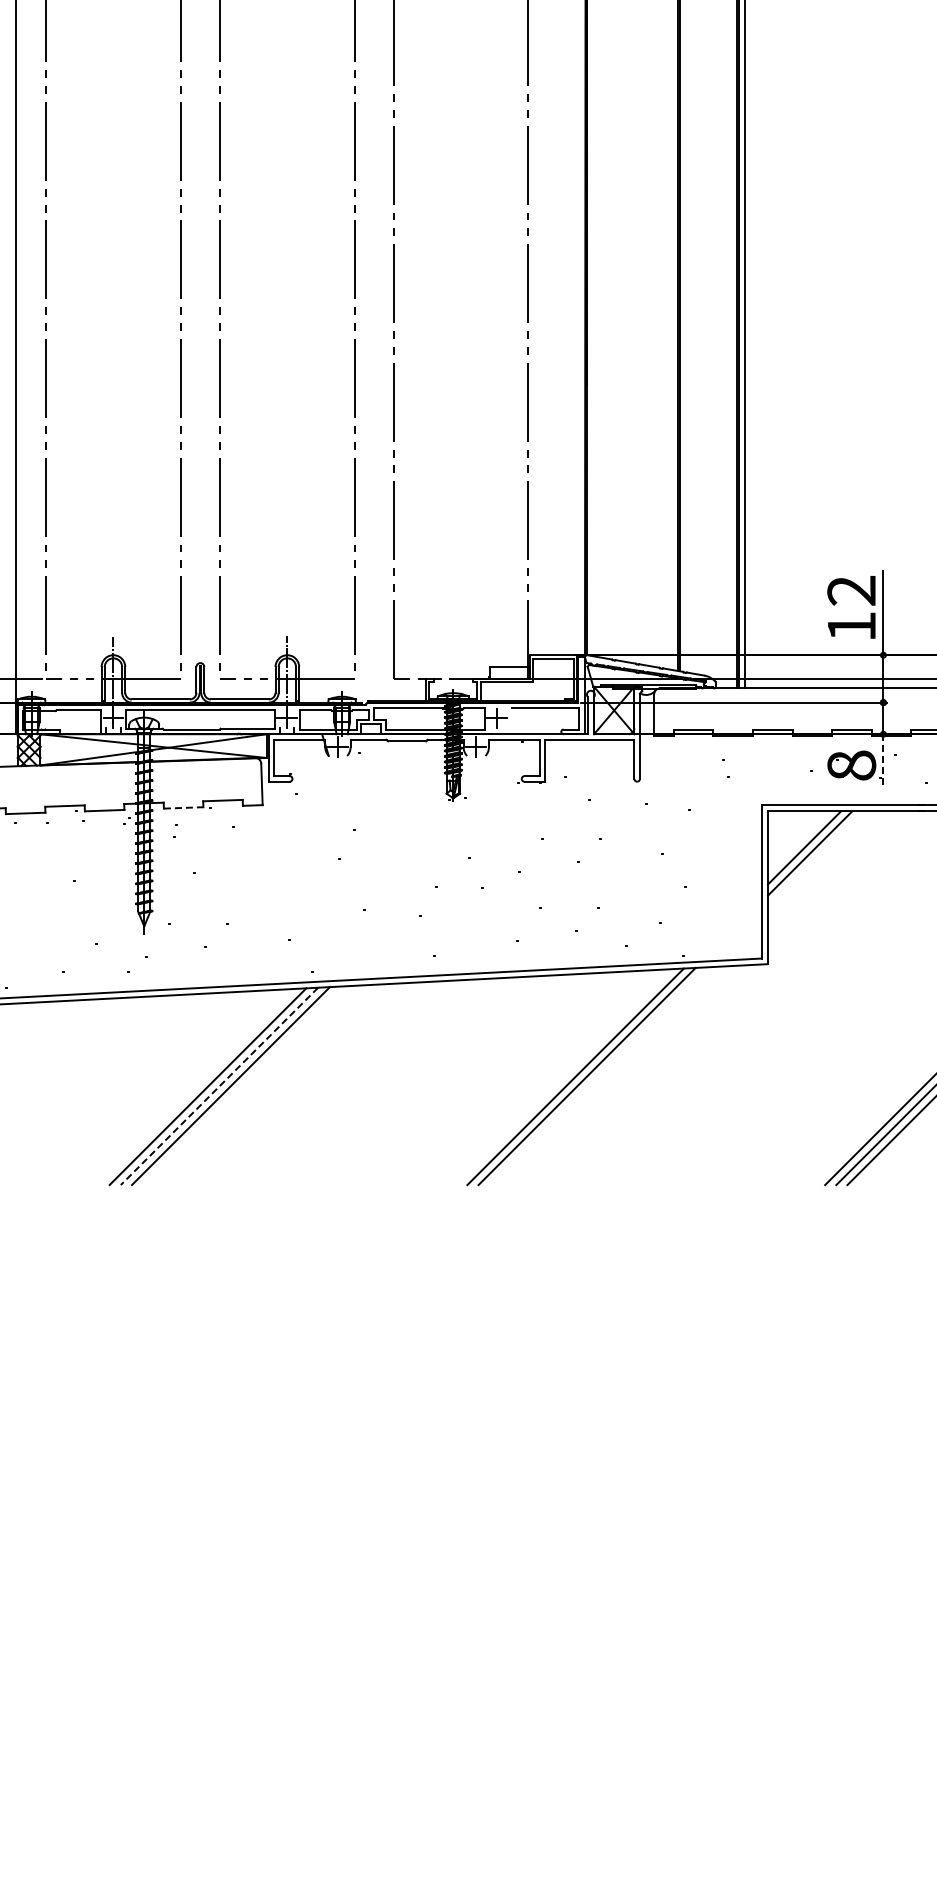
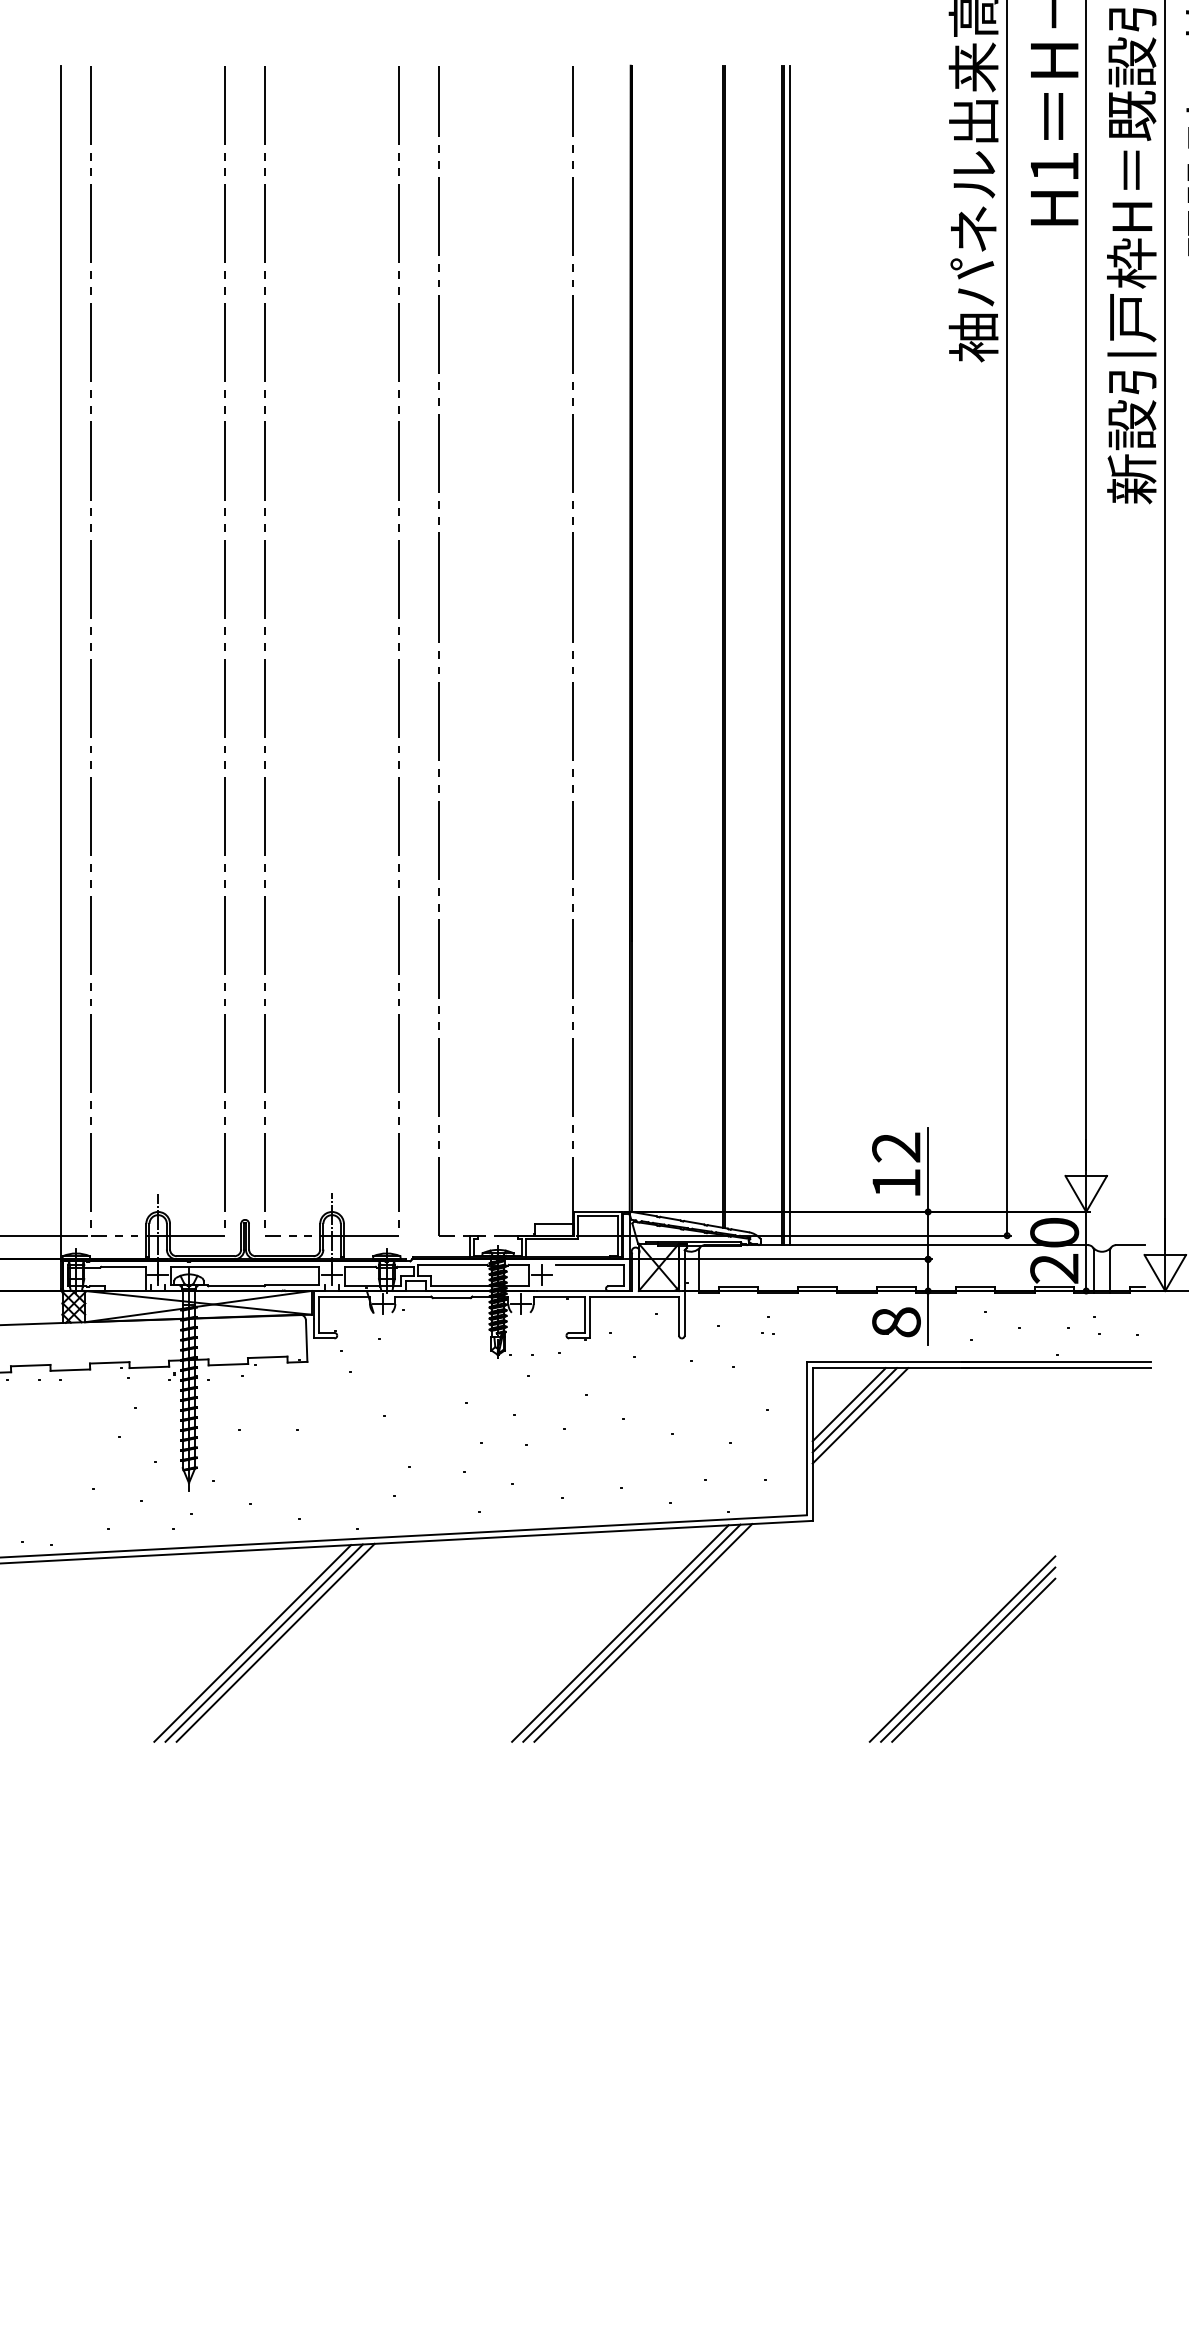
line: (883, 760) -> (928, 1317), dashed -> solid
line: (183, 807) -> (228, 1364), dashed -> solid
line: (815, 858) -> (860, 1415), added
line: (598, 1075) -> (643, 1632), added
line: (219, 1086) -> (264, 1643), dashed -> solid

